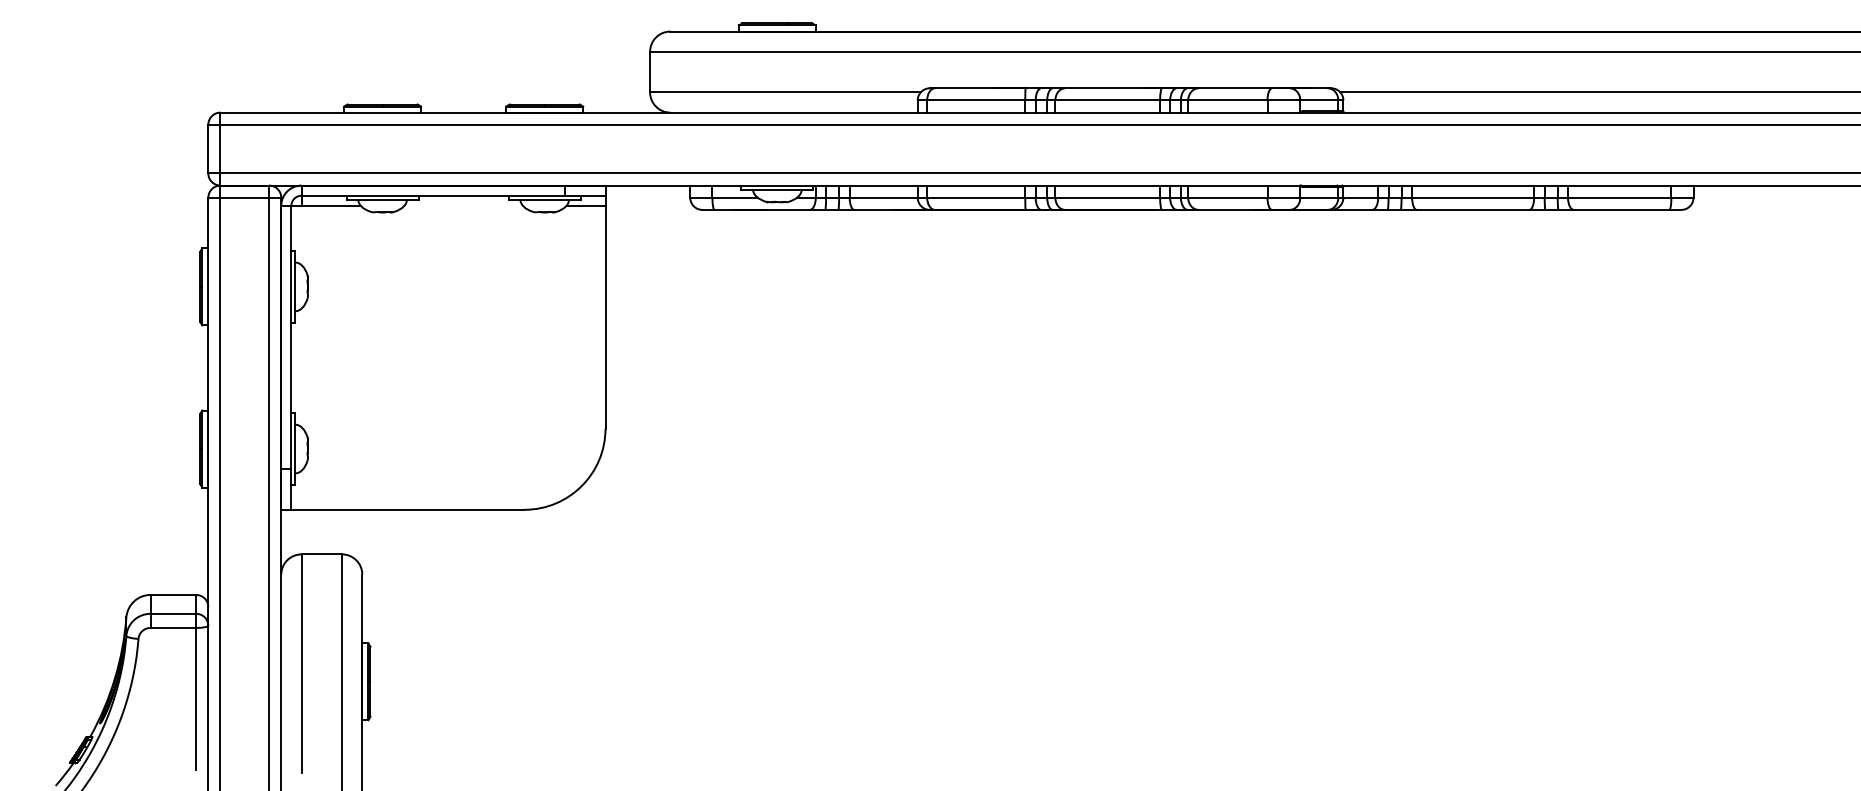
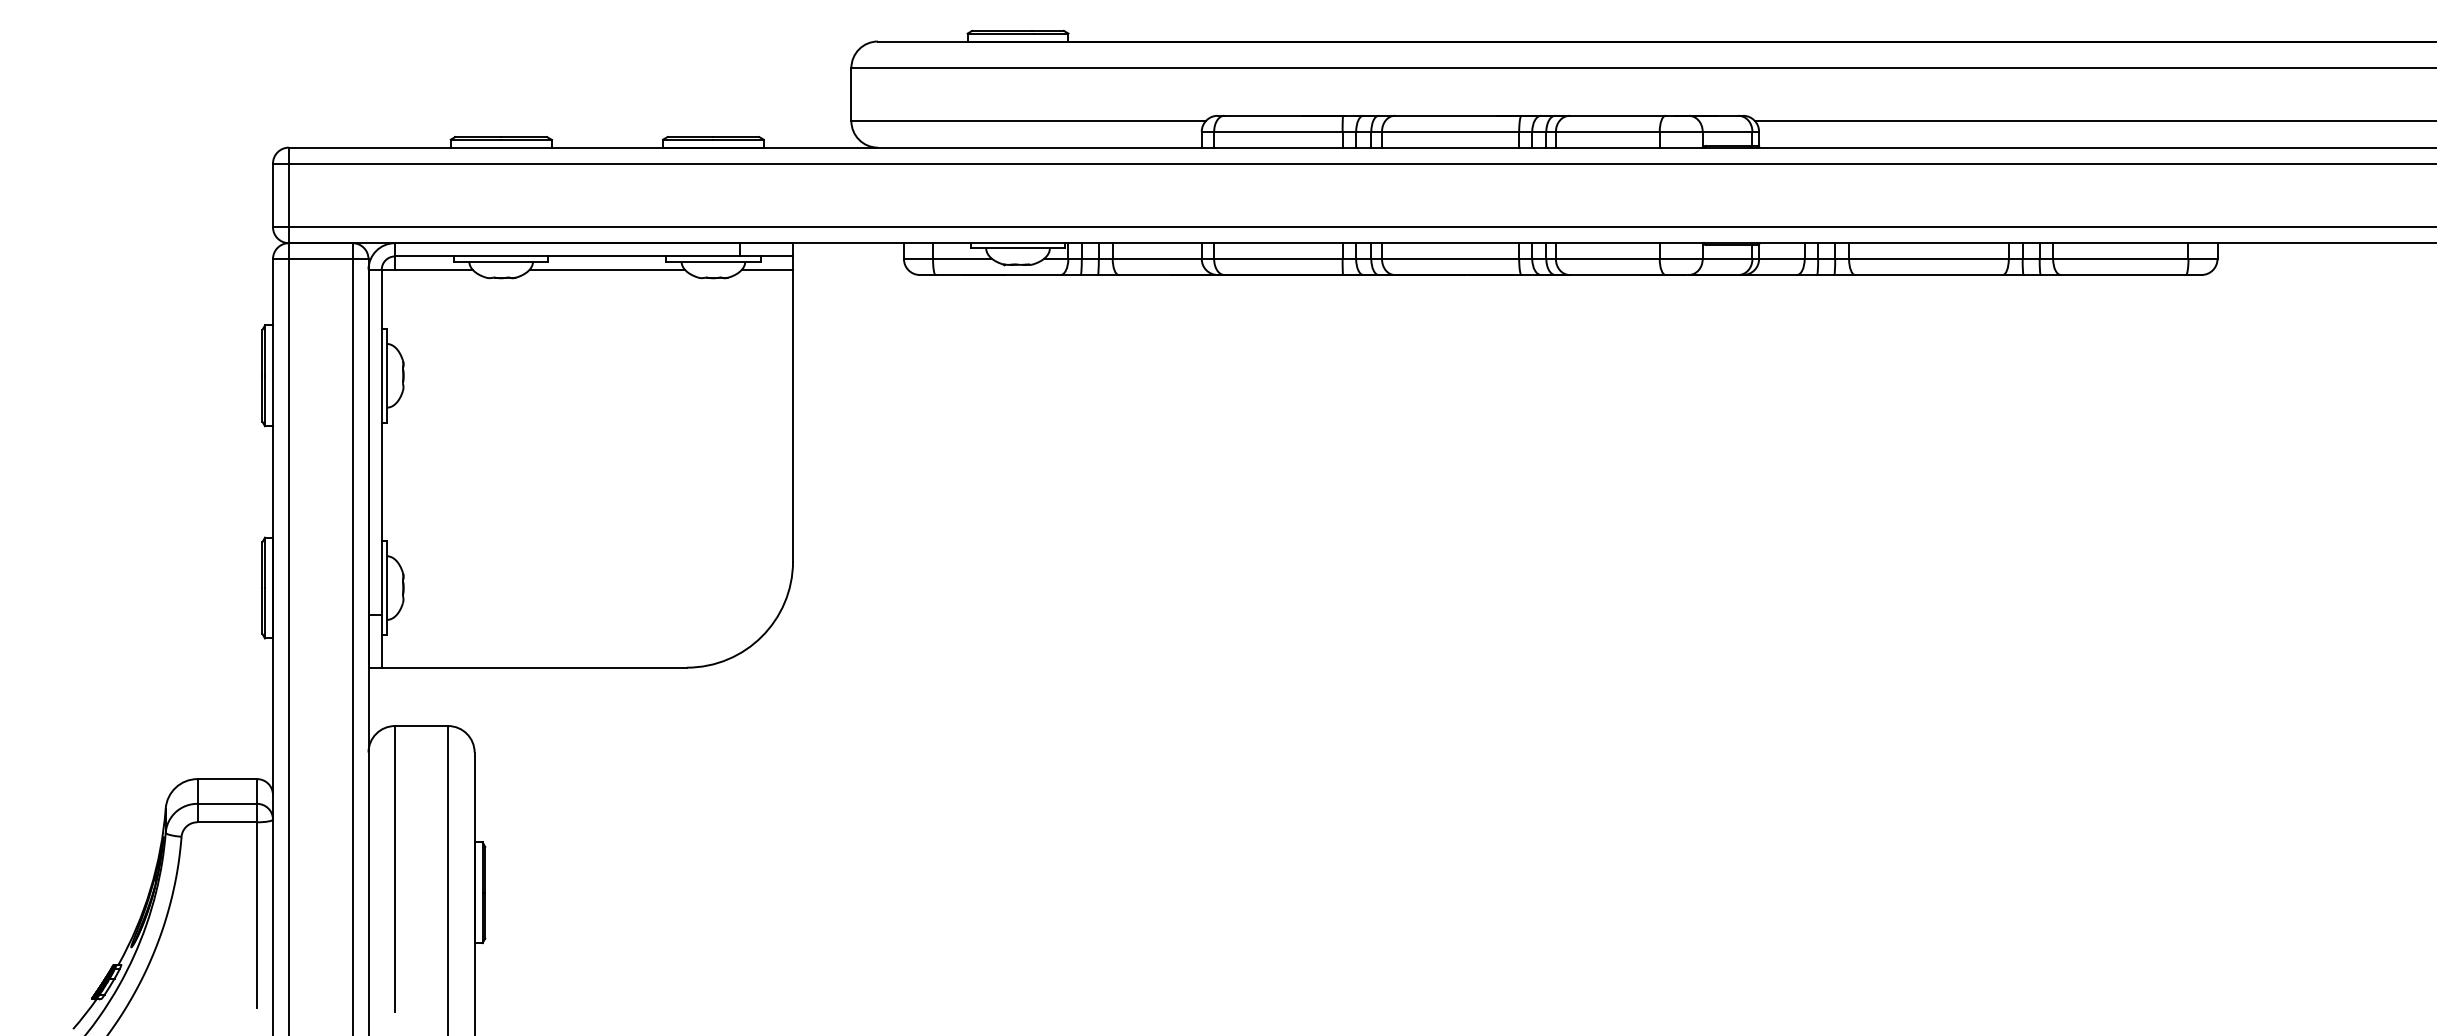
line: (463, 205) -> (606, 269), added

